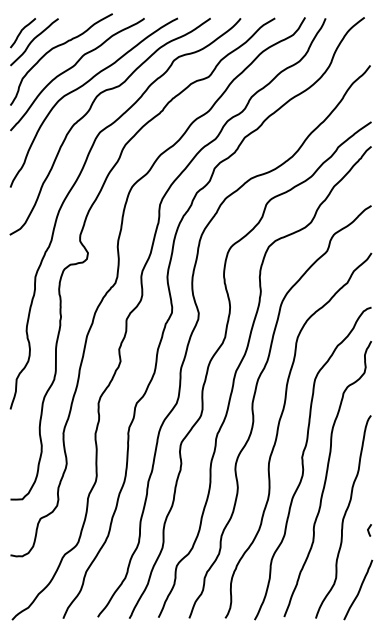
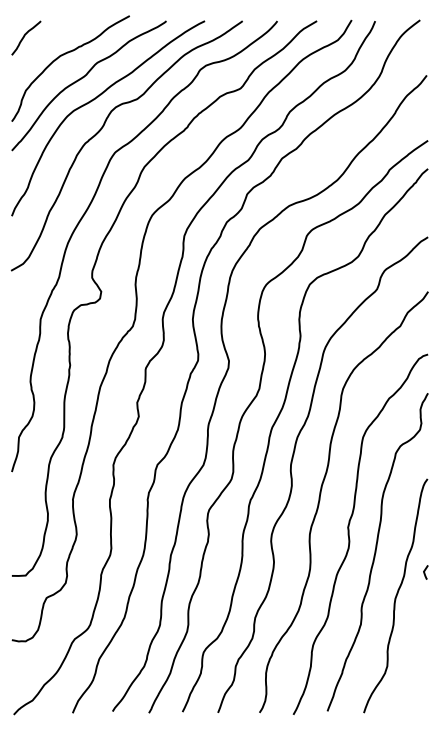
curve: (32, 42) -> (37, 48), removed
line: (369, 530) -> (425, 572), moved
curve: (358, 589) -> (413, 679), removed

